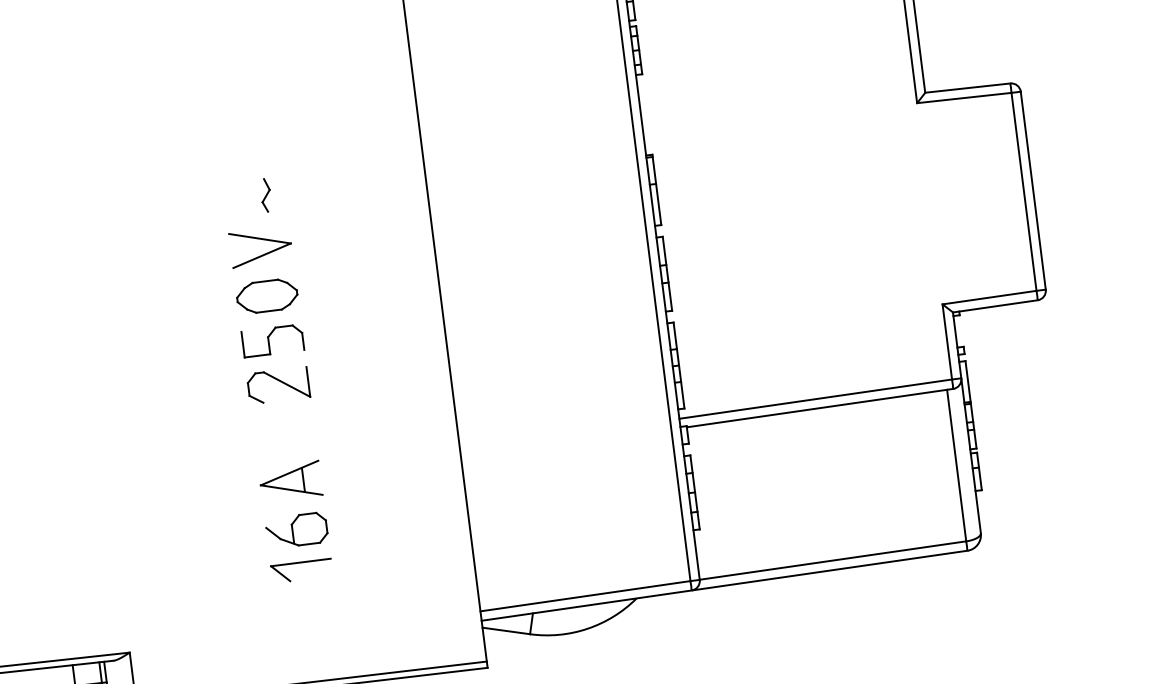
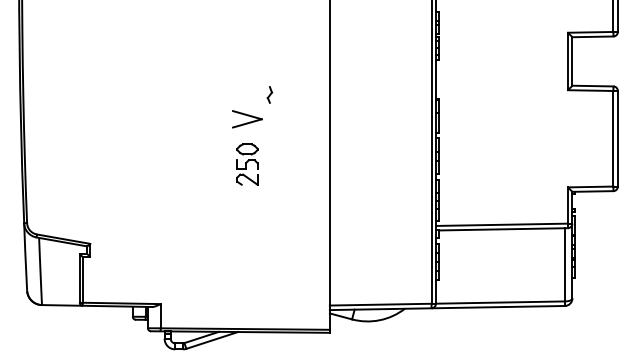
part: (265, 194) -> (269, 94), moved
part: (273, 340) -> (247, 164), size x0.7
part: (295, 520) -> (247, 251), removed

